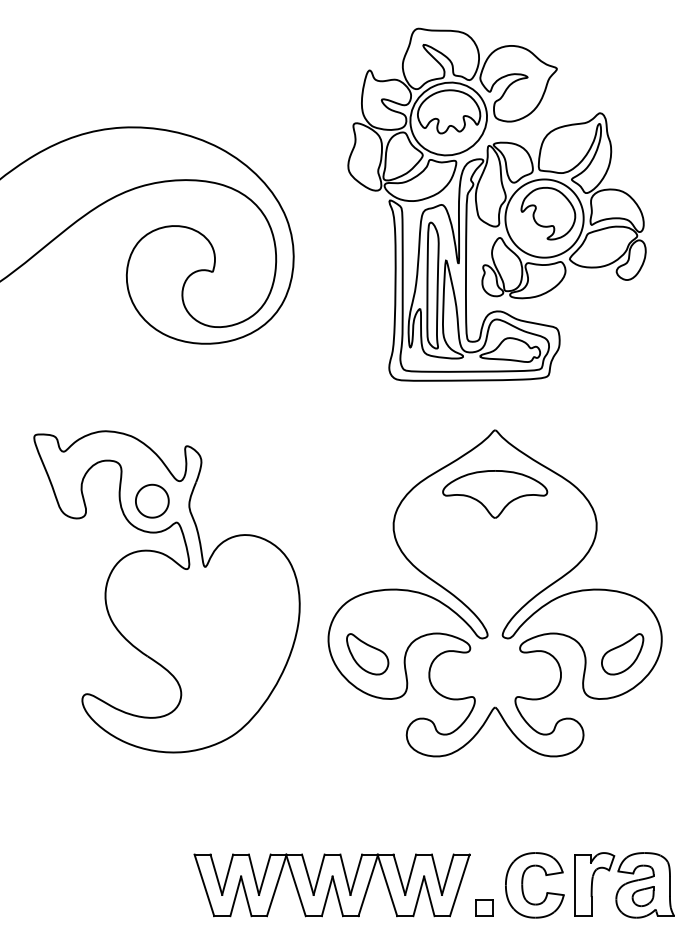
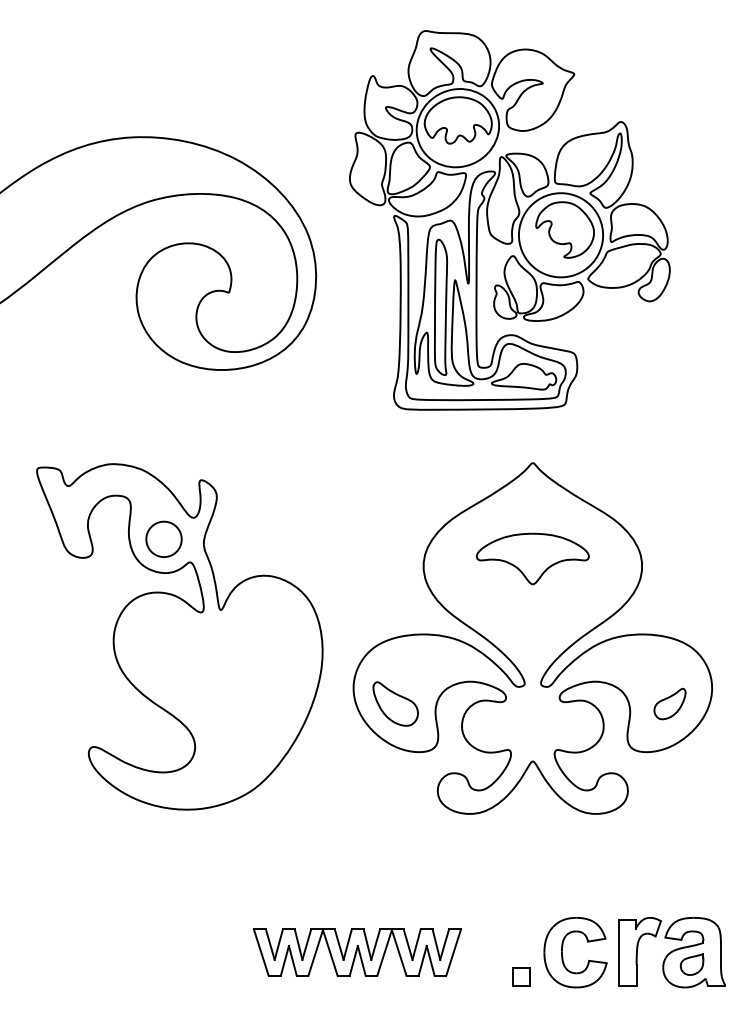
part: (496, 204) -> (509, 220), moved
part: (494, 493) -> (532, 558), moved
part: (622, 653) -> (669, 703), size x0.7
part: (332, 885) -> (357, 952), size x0.7

